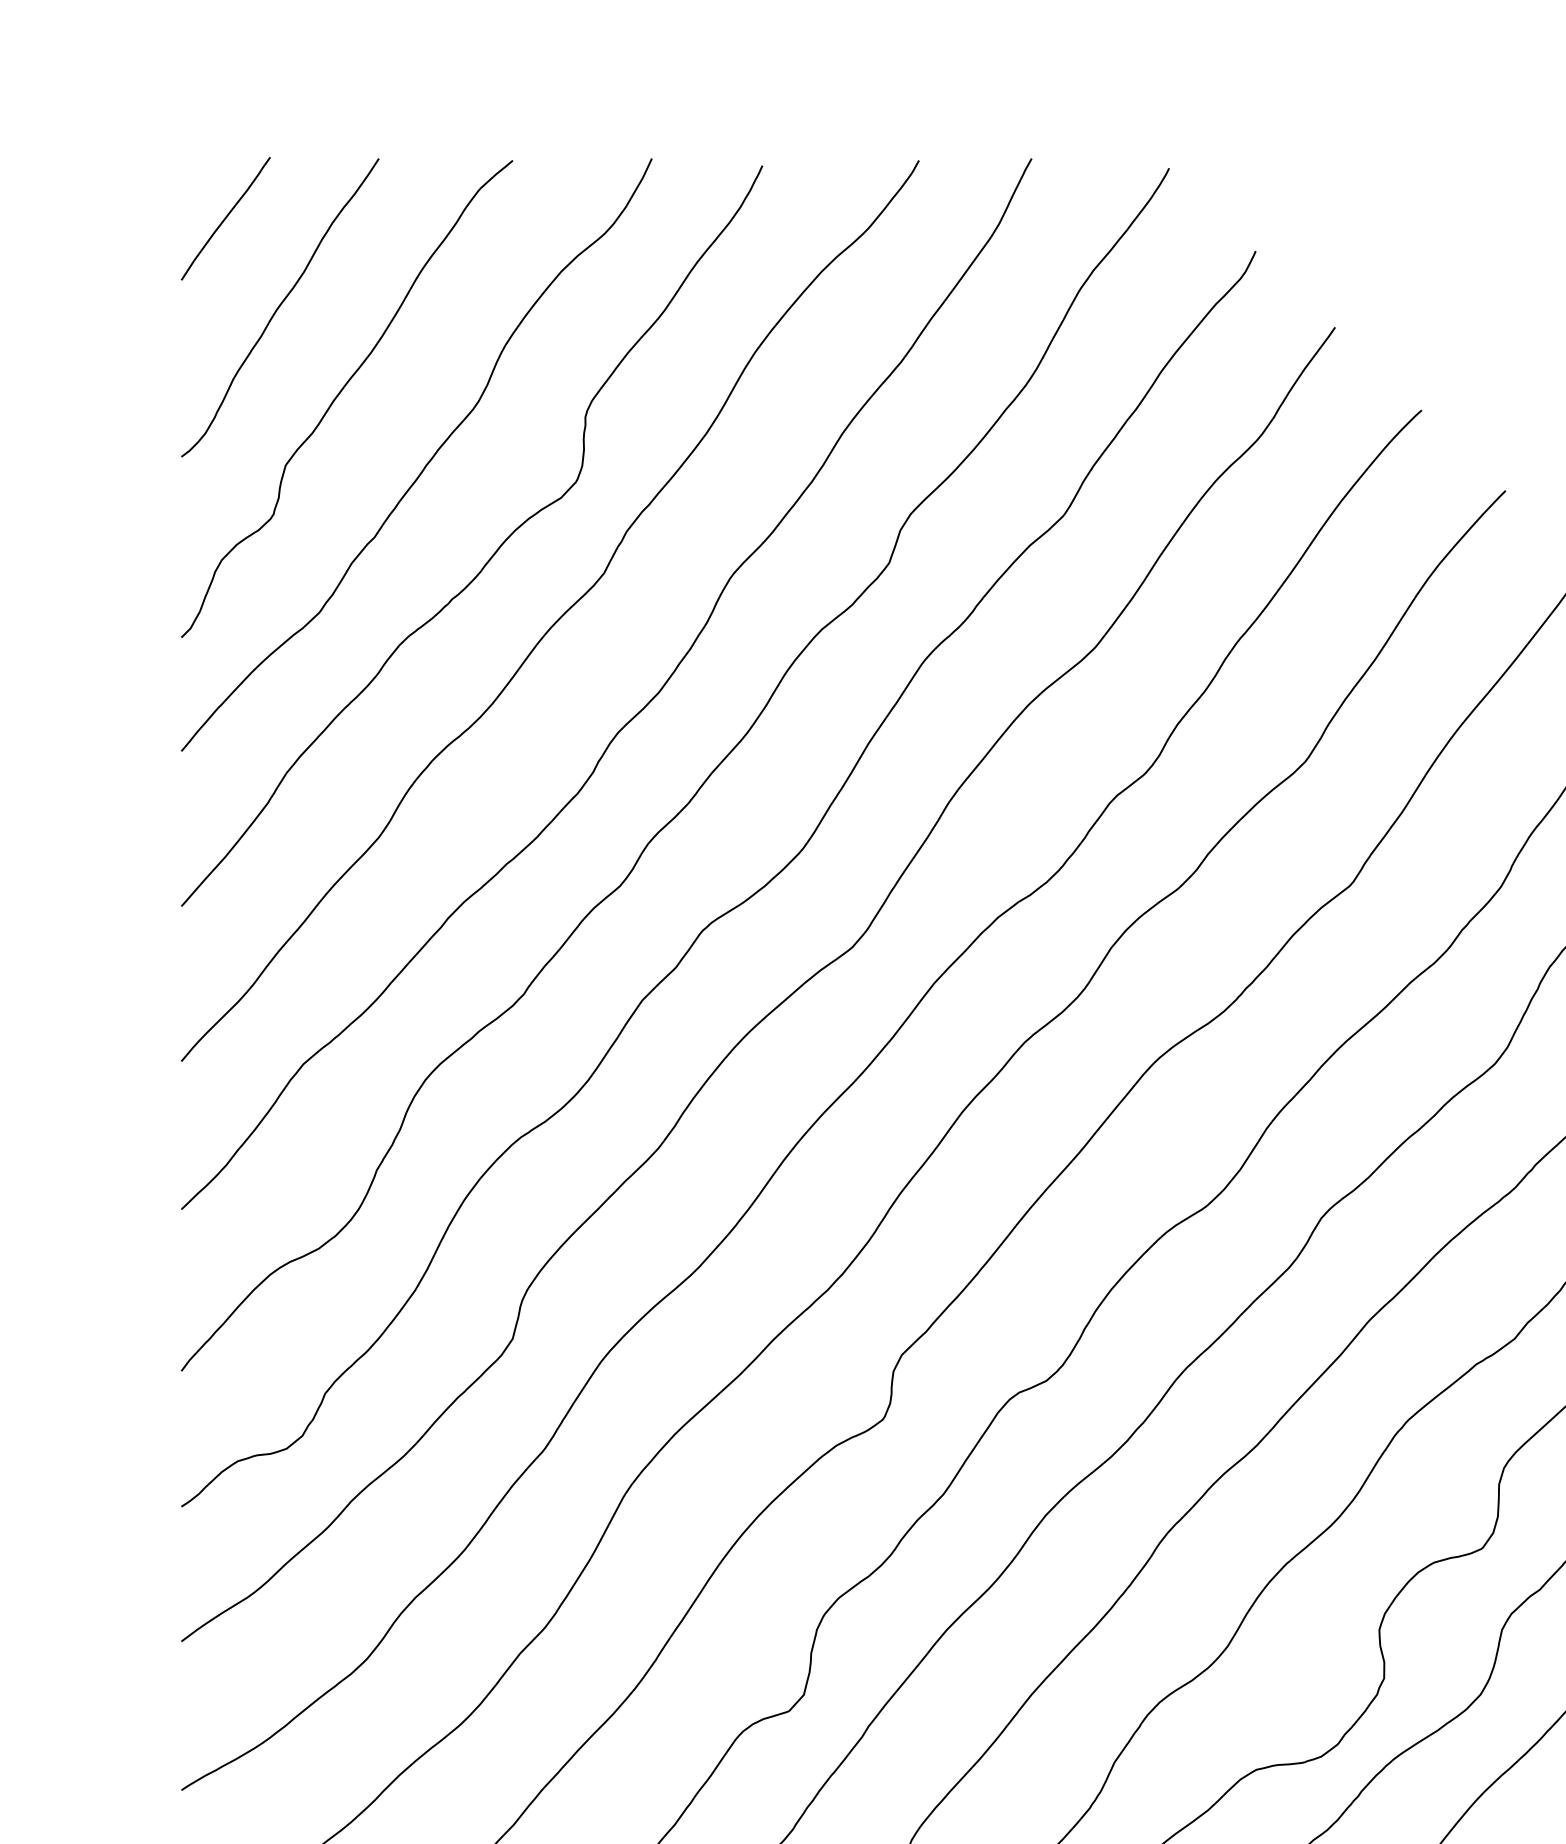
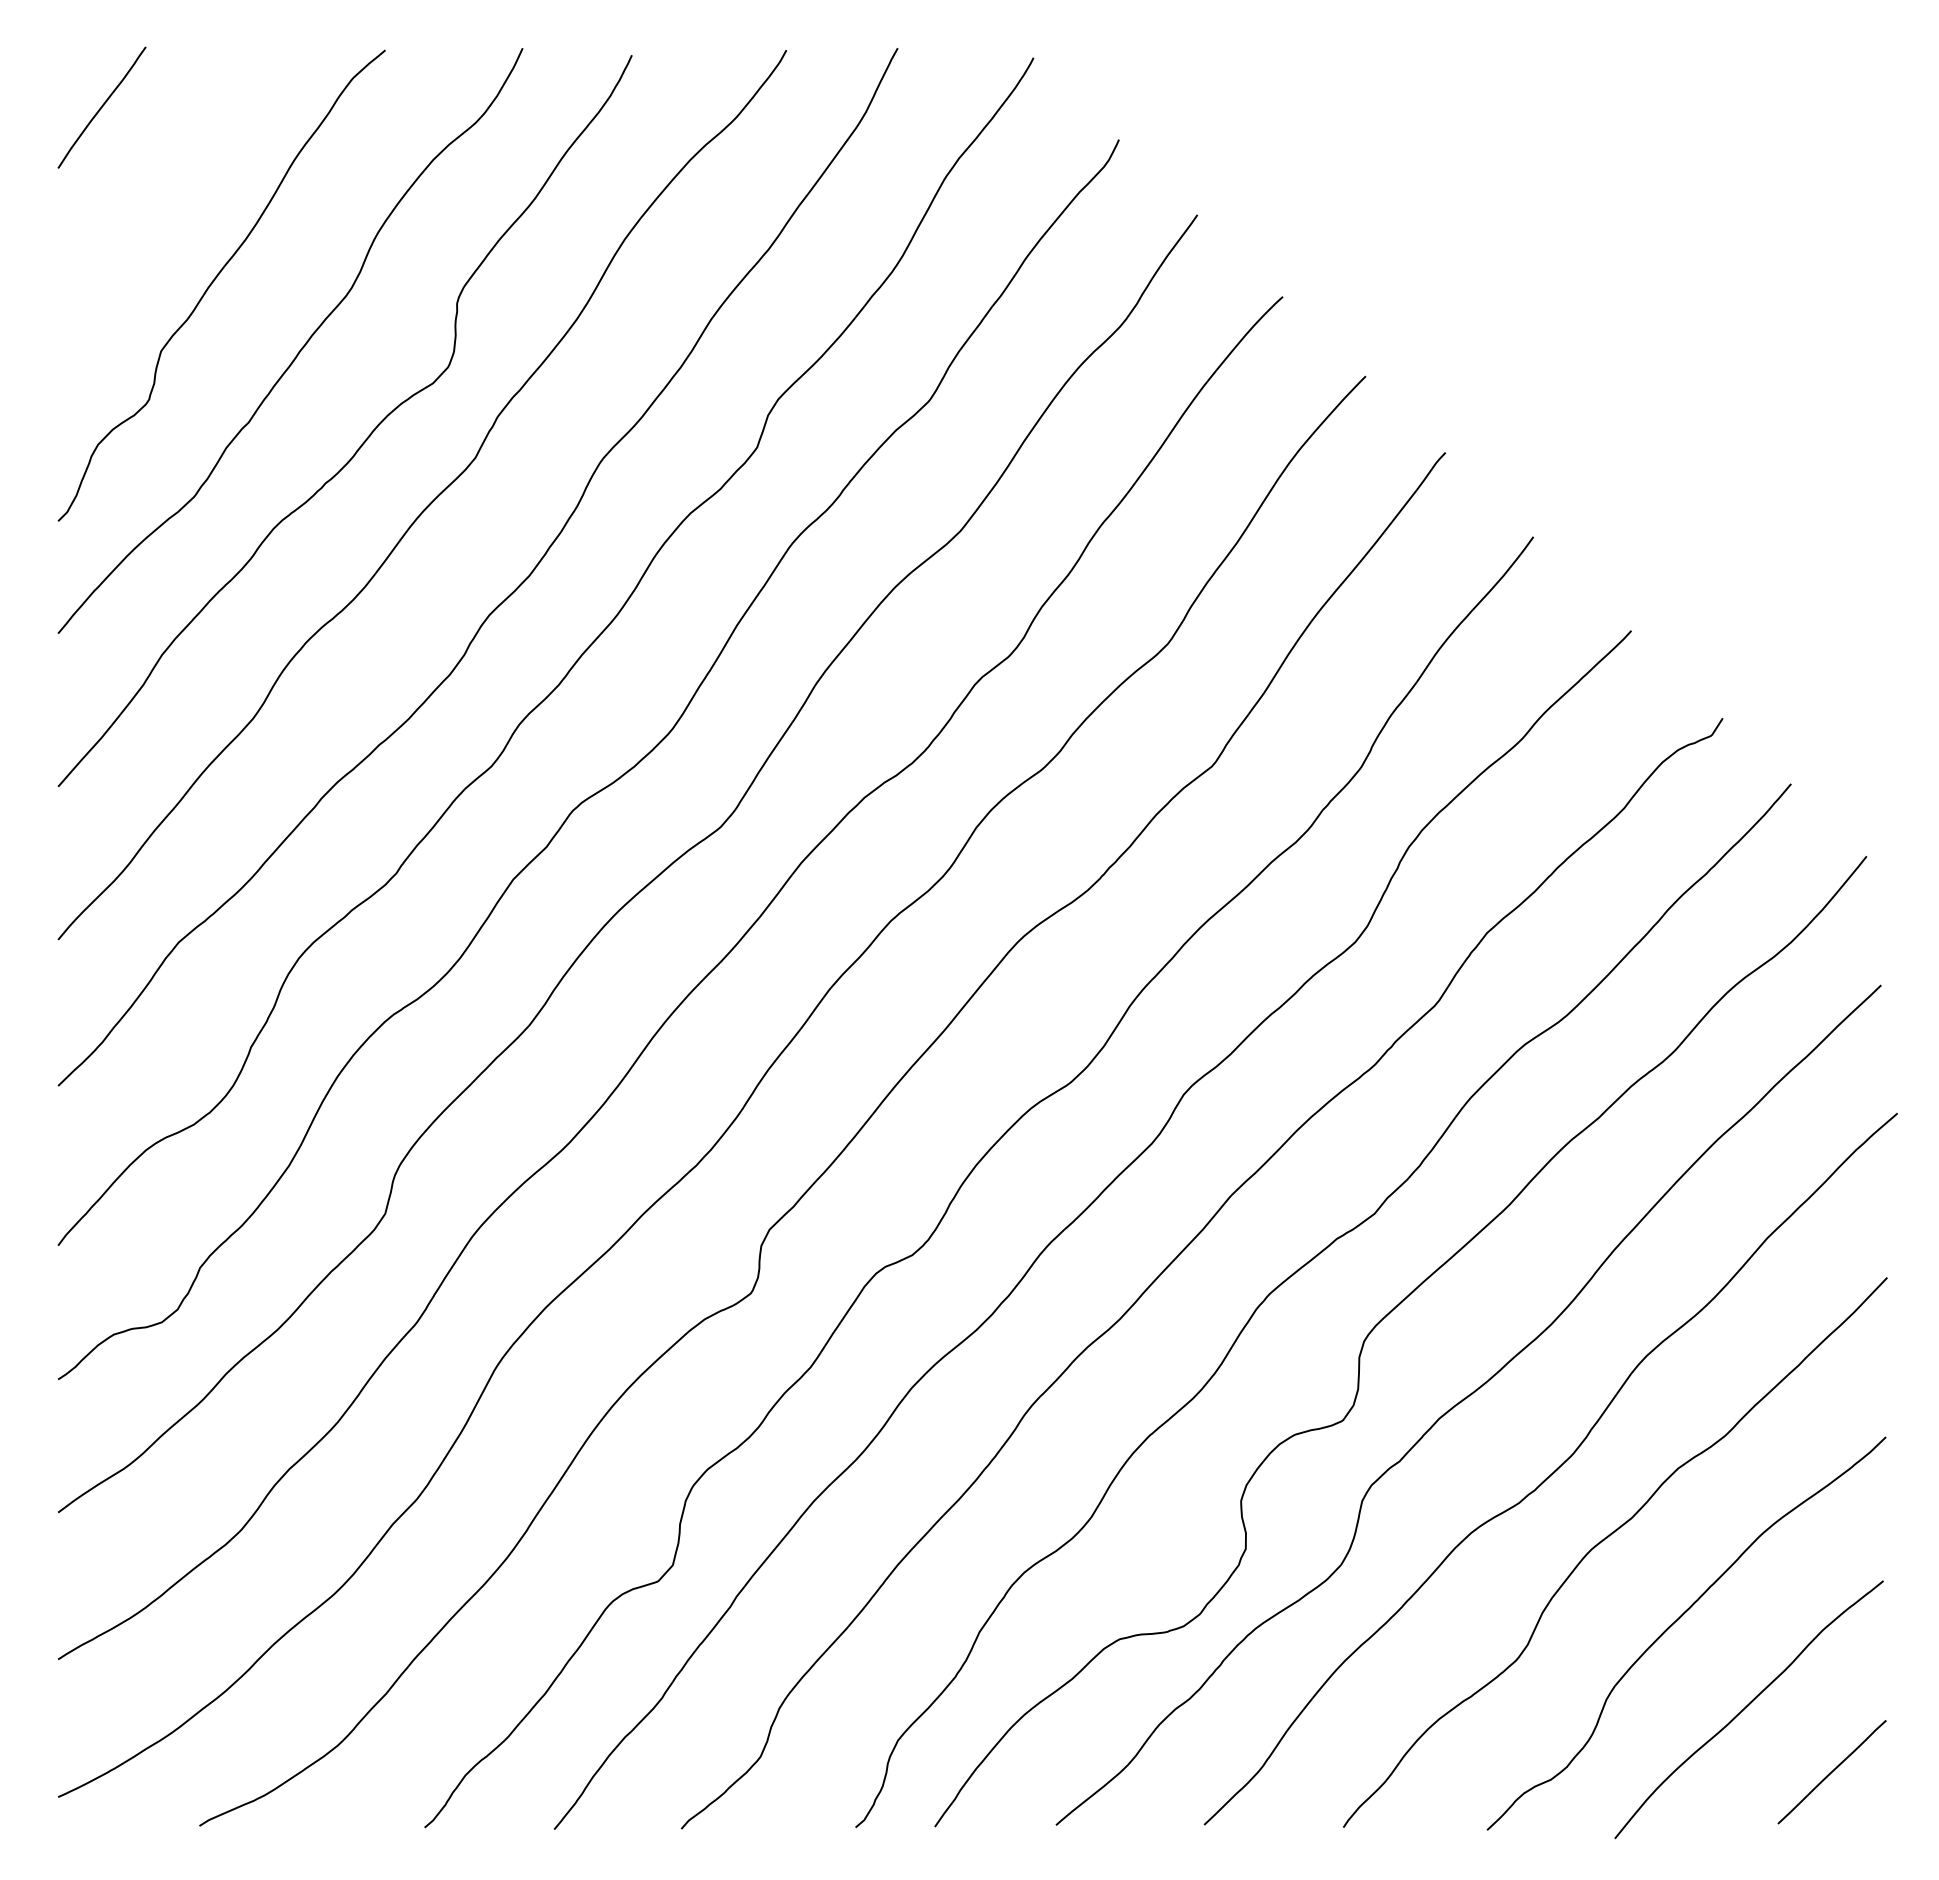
curve: (280, 307) -> (155, 195), removed

